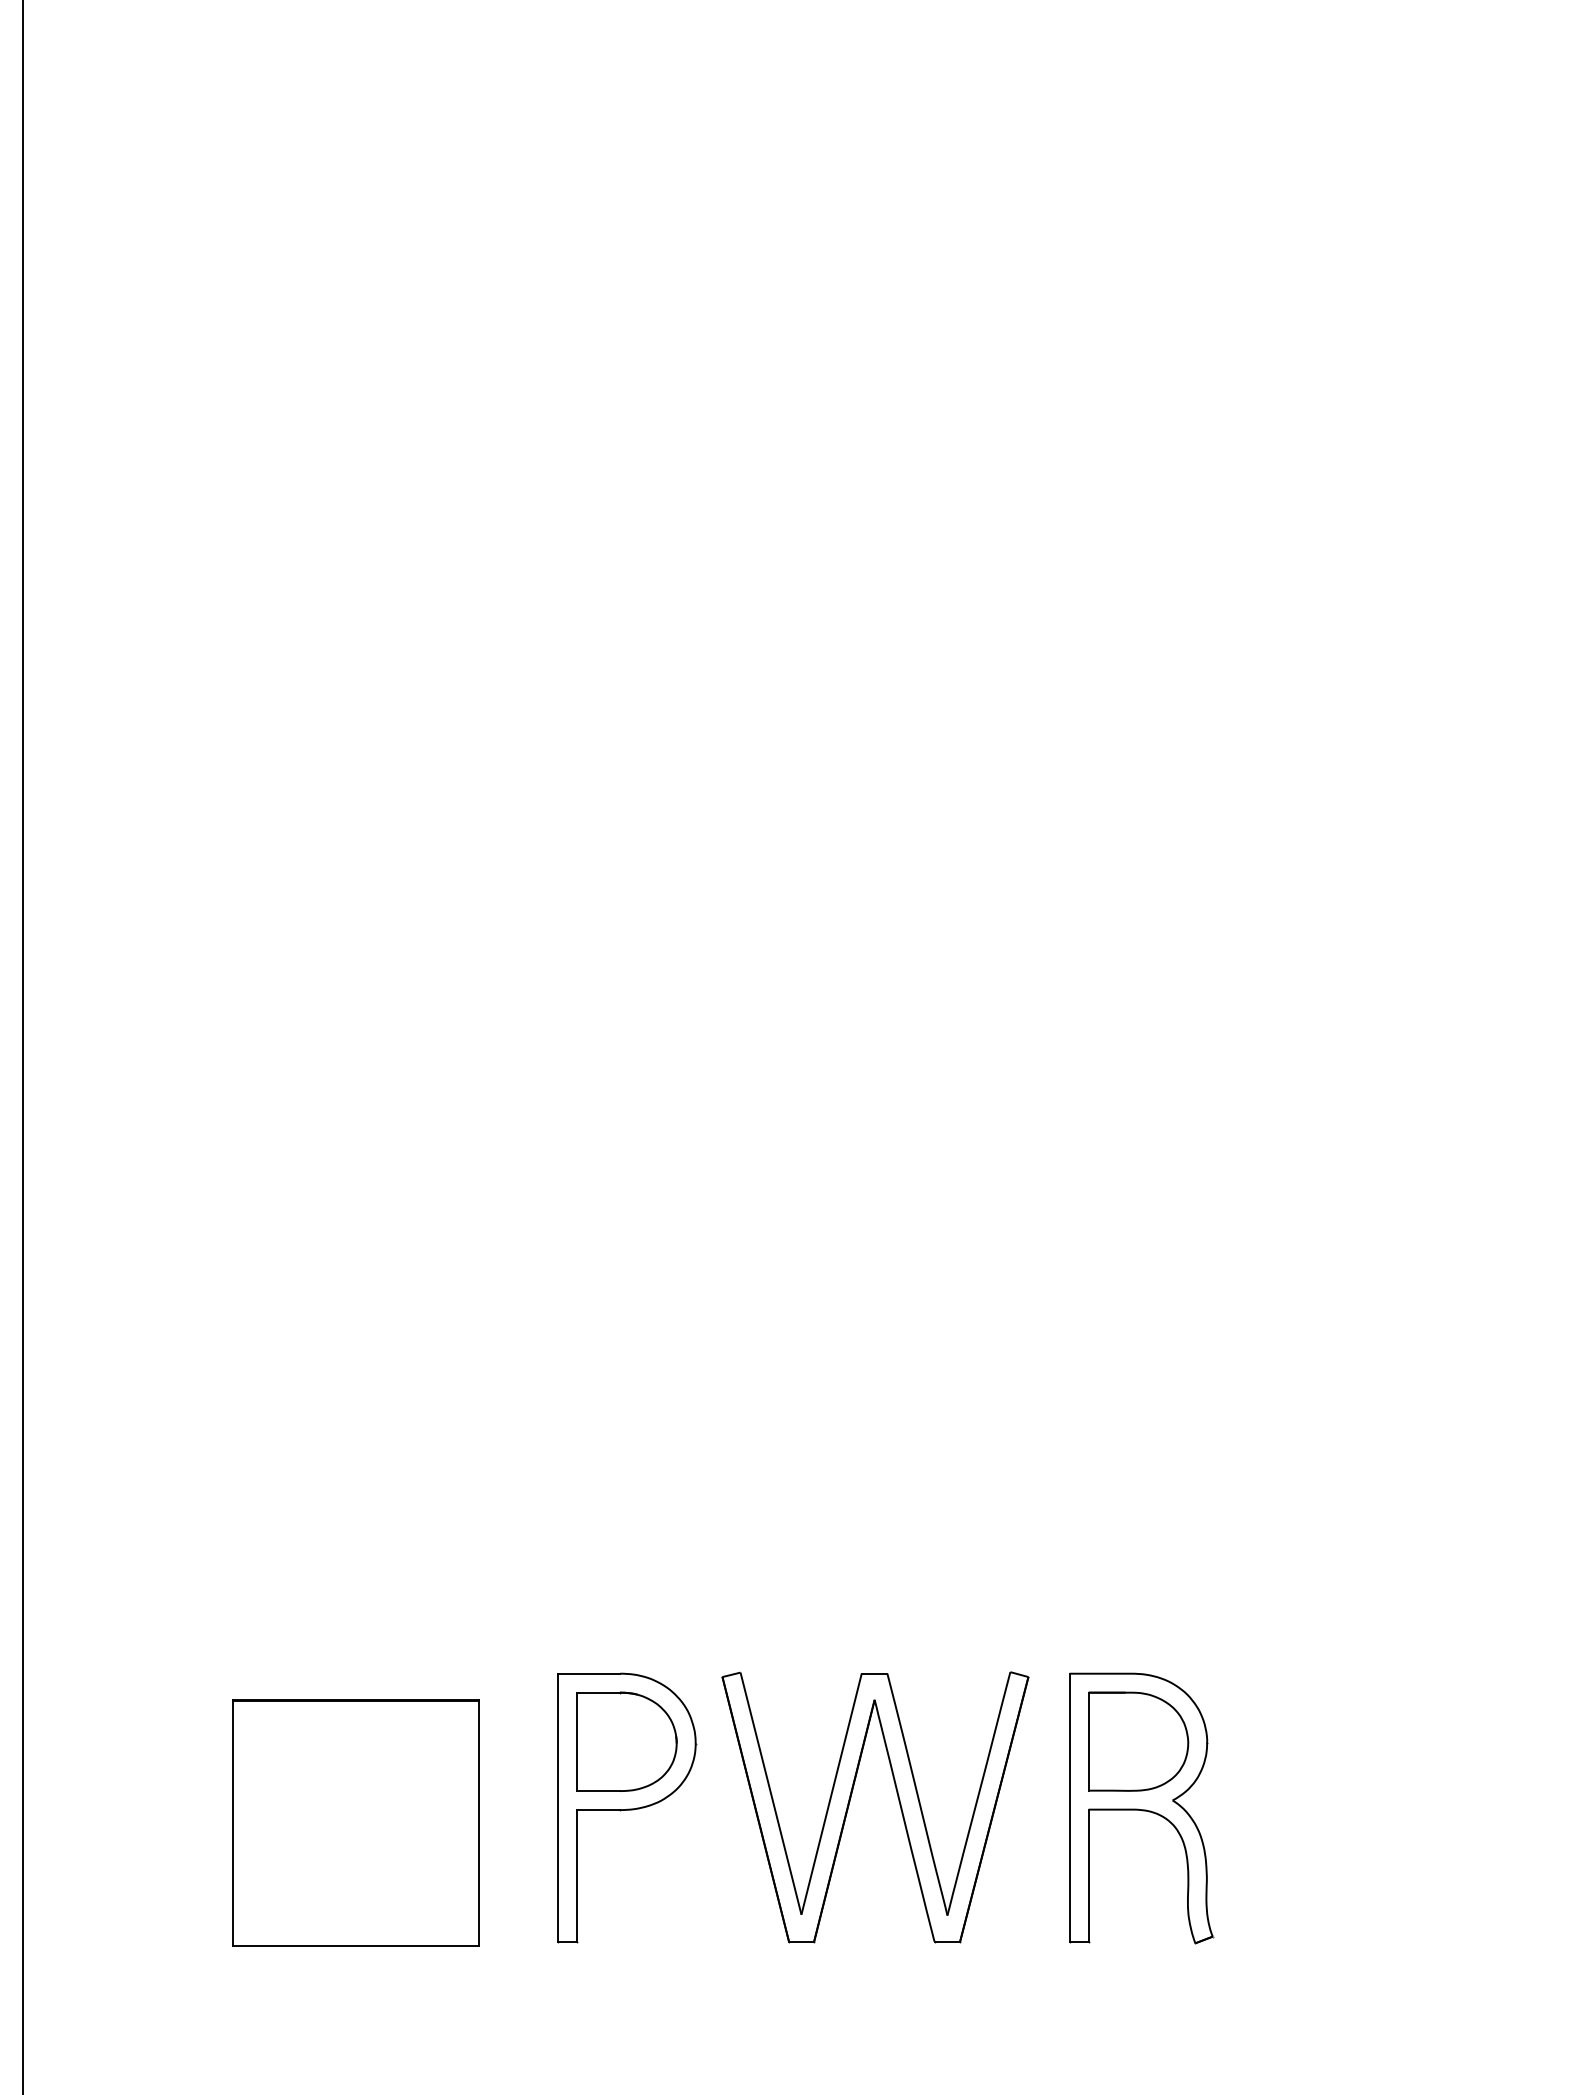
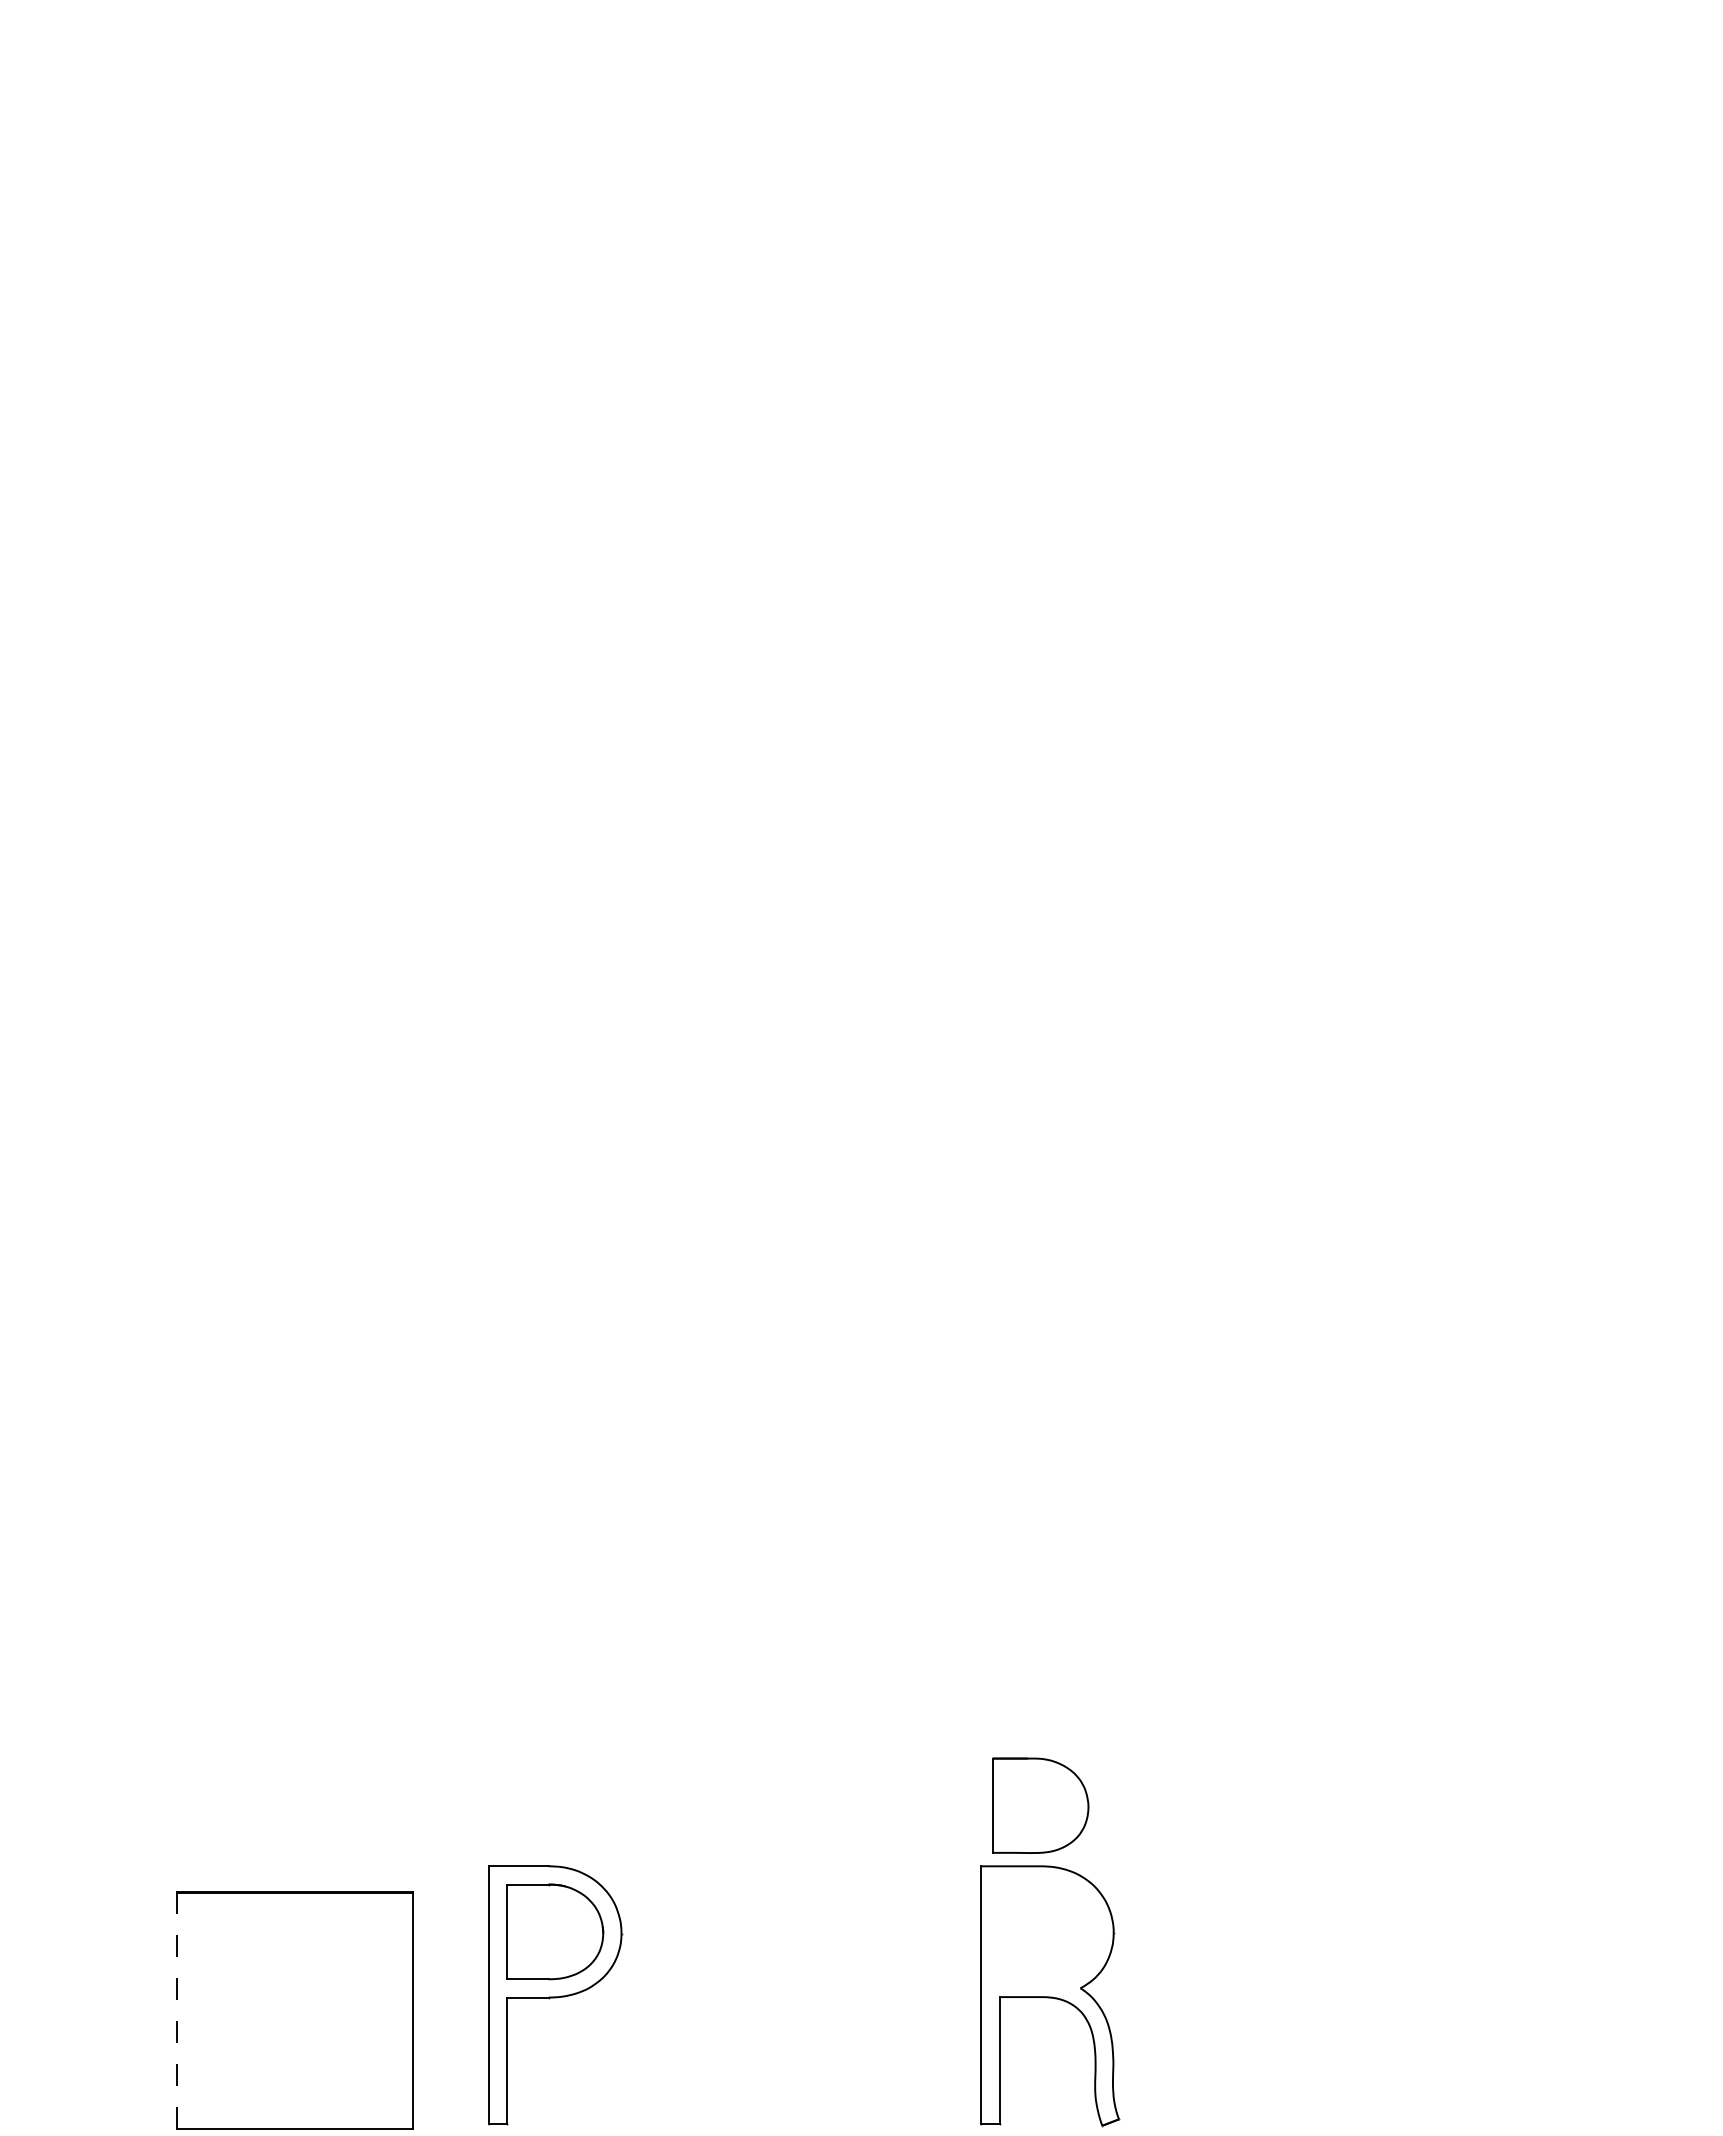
part: (1138, 1741) -> (1040, 1805), moved
part: (898, 1801) -> (816, 1989), removed
line: (233, 1824) -> (176, 2011), solid -> dashed

